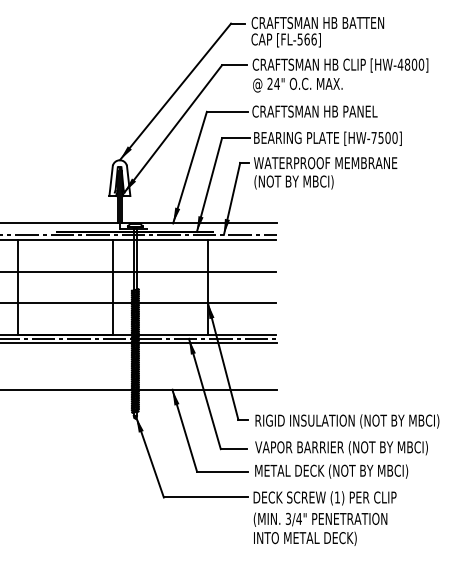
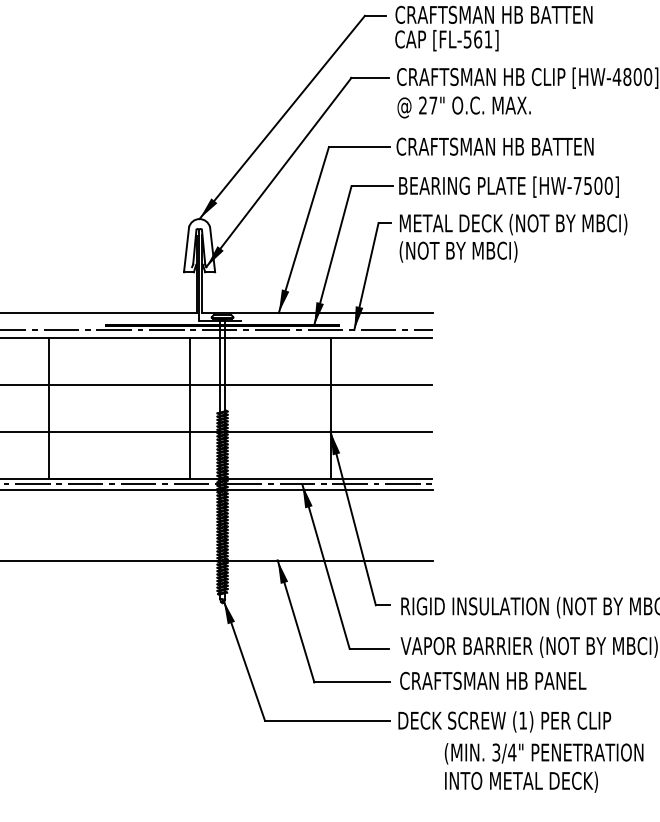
text: (313, 39) -> (487, 39), [FL-566] -> [FL-561]
text: (276, 83) -> (432, 104), 24" -> 27"
text: (364, 111) -> (563, 146), CRAFTSMAN HB PANEL -> CRAFTSMAN HB BATTEN
text: (330, 163) -> (512, 223), WATERPROOF MEMBRANE -> METAL DECK (NOT BY MBCI)
text: (331, 471) -> (514, 681), METAL DECK (NOT BY MBCI) -> CRAFTSMAN HB PANEL
text: (320, 528) -> (544, 766), moved

